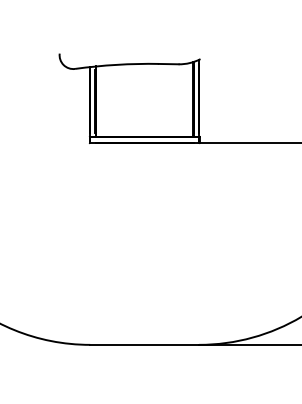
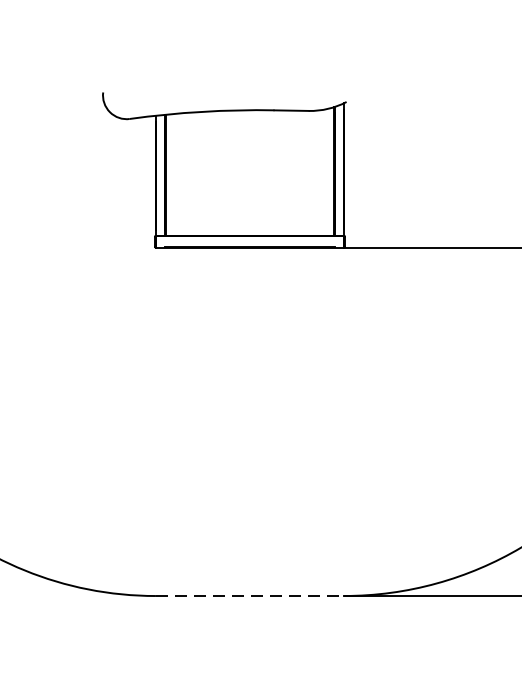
line: (145, 344) -> (251, 595), solid -> dashed

